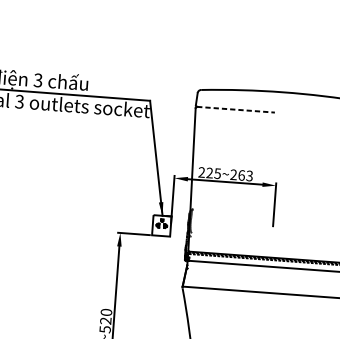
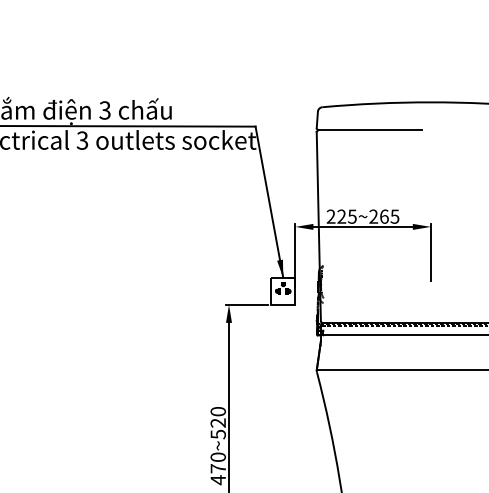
line: (236, 110) -> (370, 130), dashed -> solid
text: (250, 175) -> (395, 216), 225~263 -> 225~265

